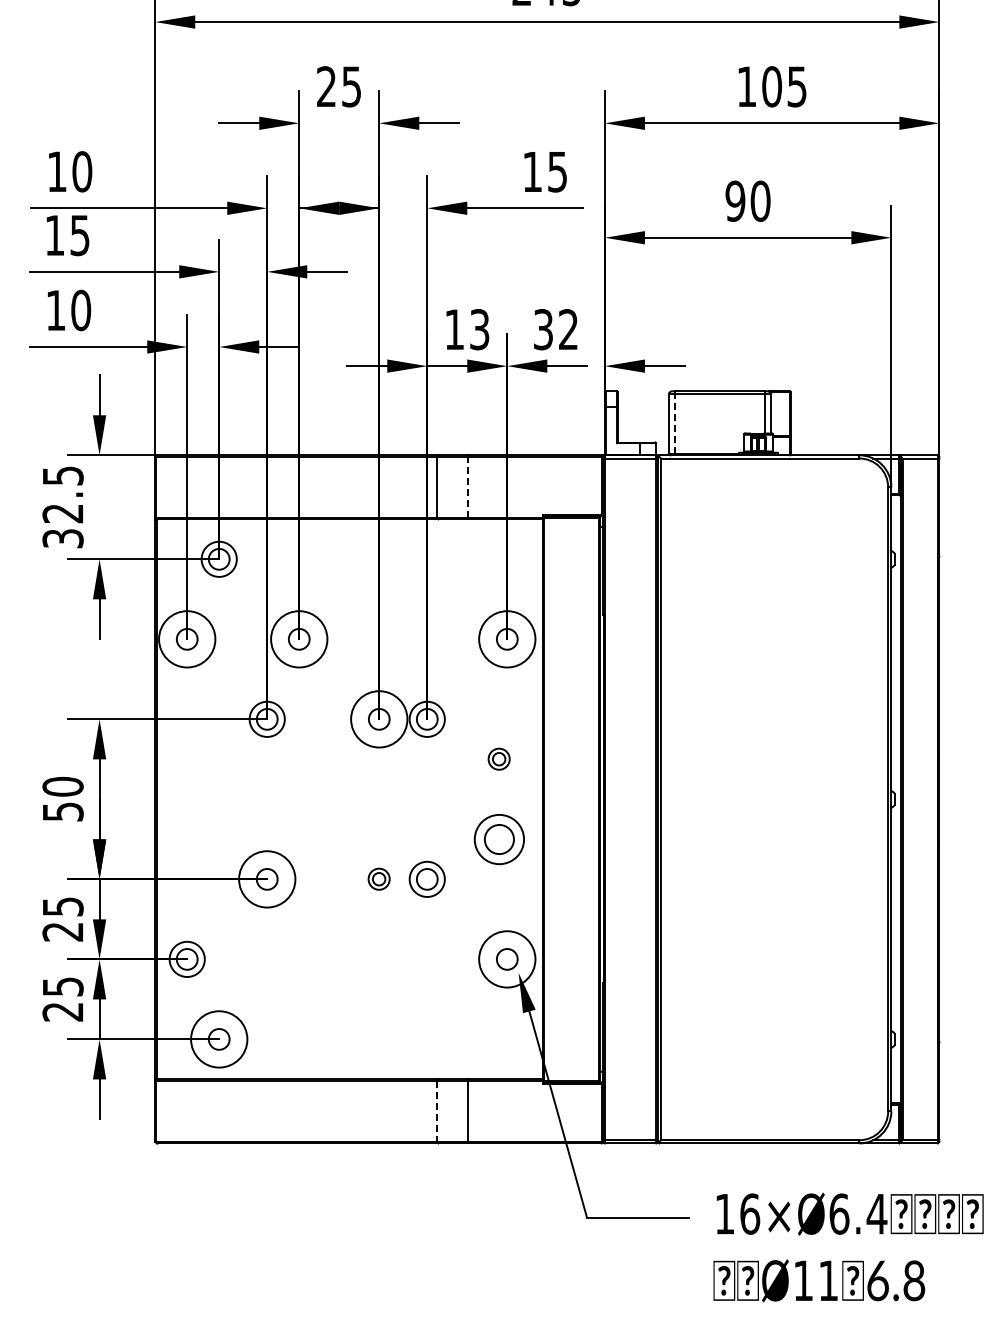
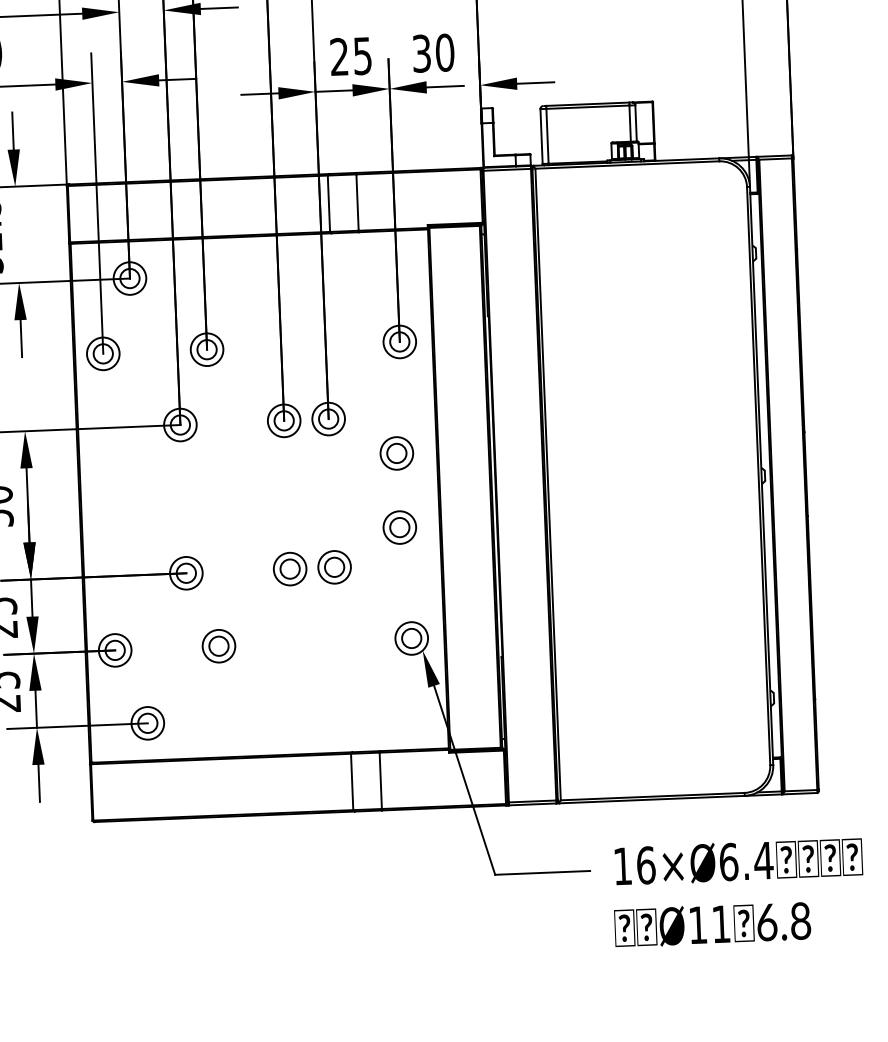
text: (467, 329) -> (351, 56), 13 -> 25
text: (568, 329) -> (445, 52), 32 -> 30
line: (675, 424) -> (547, 136), dashed -> solid
line: (467, 486) -> (357, 201), dashed -> solid
circle: (186, 638) -> (102, 353), size x0.62
circle: (298, 638) -> (206, 348), size x0.62
circle: (506, 638) -> (399, 341), size x0.62
circle: (378, 718) -> (283, 420), size x0.62
part: (498, 758) -> (396, 452), size x1.67
part: (498, 838) -> (399, 526), size x0.71
circle: (266, 878) -> (185, 572), size x0.62
part: (378, 878) -> (289, 568), size x1.67
part: (298, 958) -> (218, 645), added
circle: (506, 959) -> (411, 638), size x0.62
circle: (218, 1039) -> (147, 723), size x0.62
line: (436, 1111) -> (351, 782), dashed -> solid

